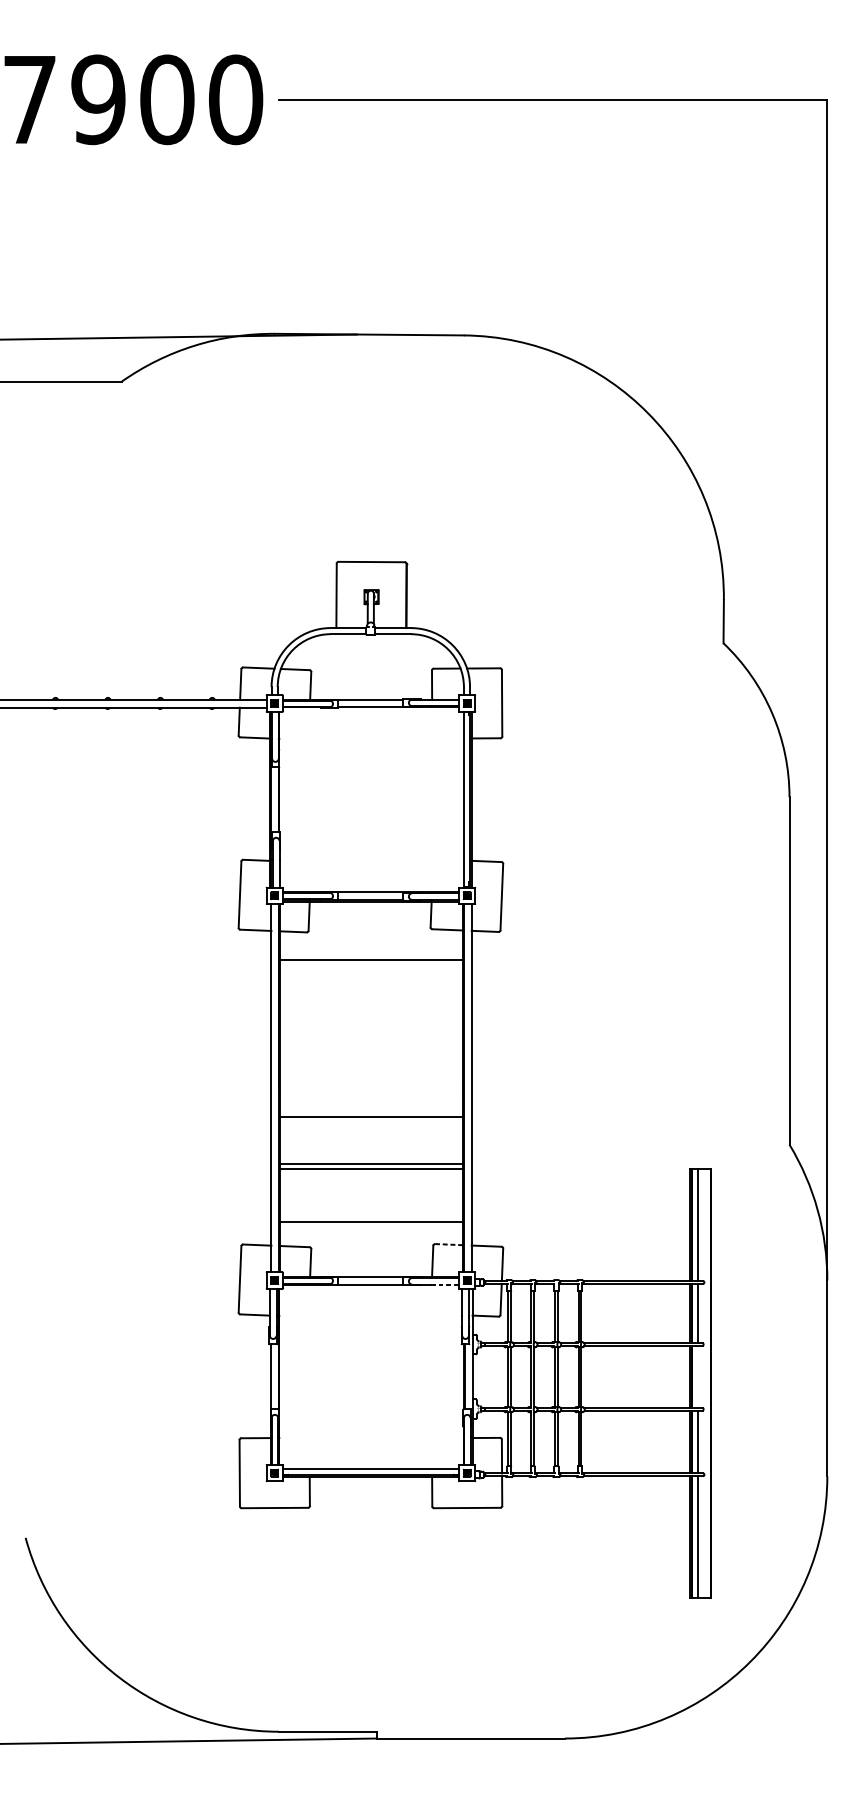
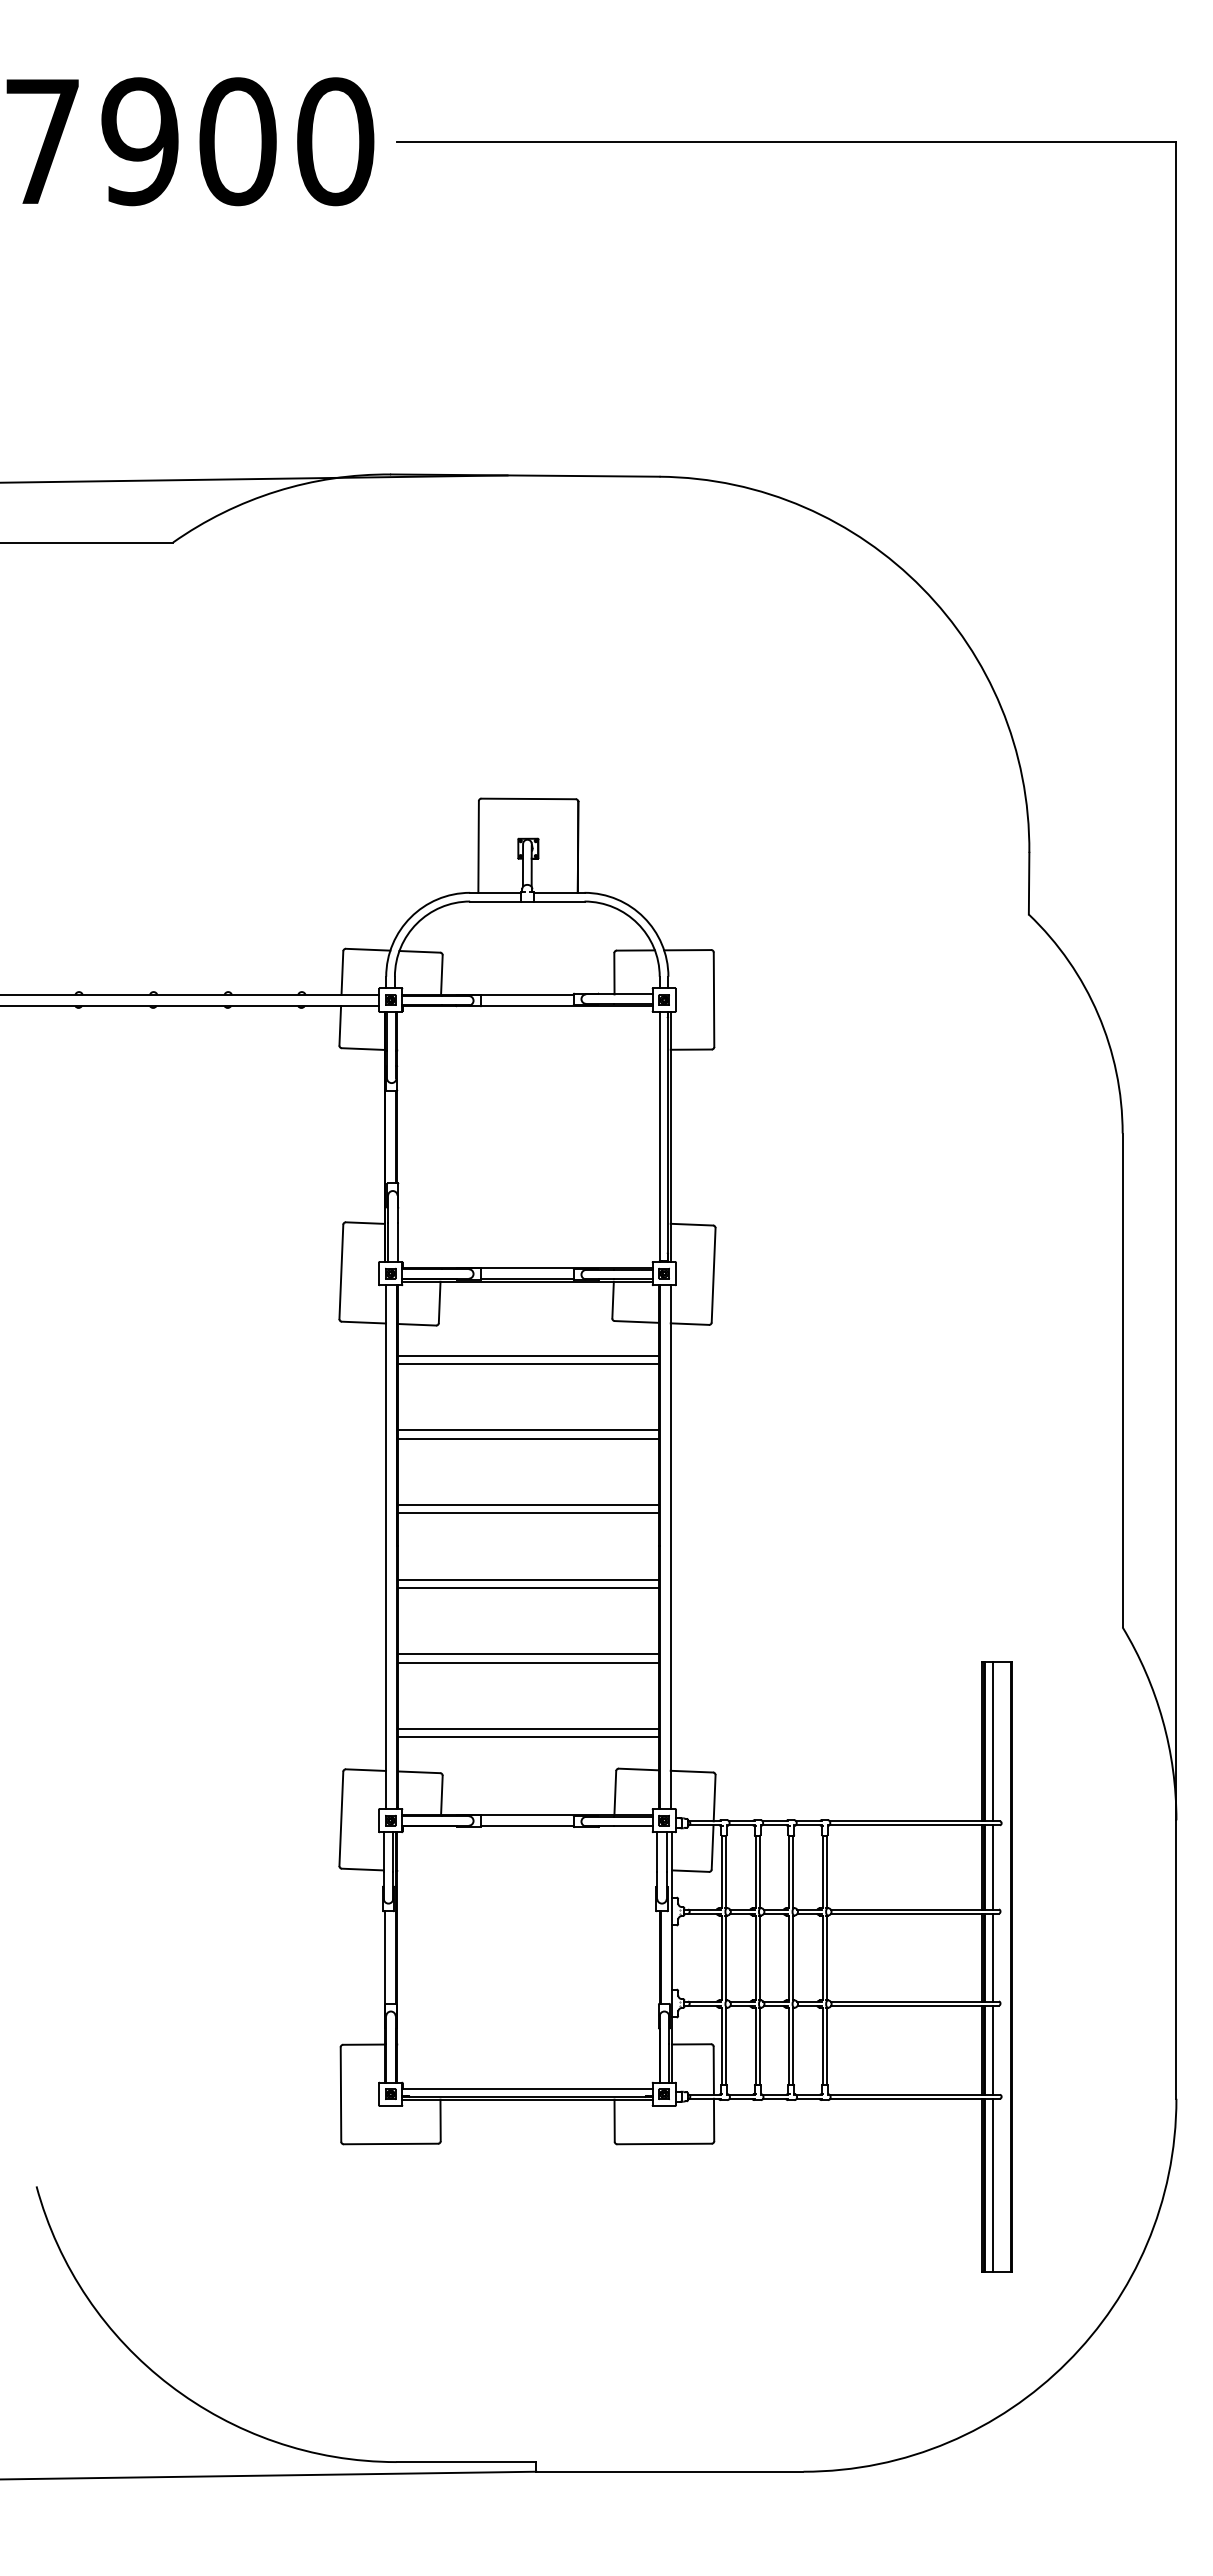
line: (371, 953) -> (528, 1355), added
line: (371, 1006) -> (528, 1430), added
line: (371, 1011) -> (528, 1438), added
line: (371, 1058) -> (528, 1505), added
line: (371, 1064) -> (528, 1513), added
line: (371, 1111) -> (528, 1579), added
line: (371, 1215) -> (528, 1728), added
line: (449, 1244) -> (638, 1769), dashed -> solid
line: (445, 1284) -> (633, 1826), dashed -> solid
line: (697, 1376) -> (992, 1957), added

